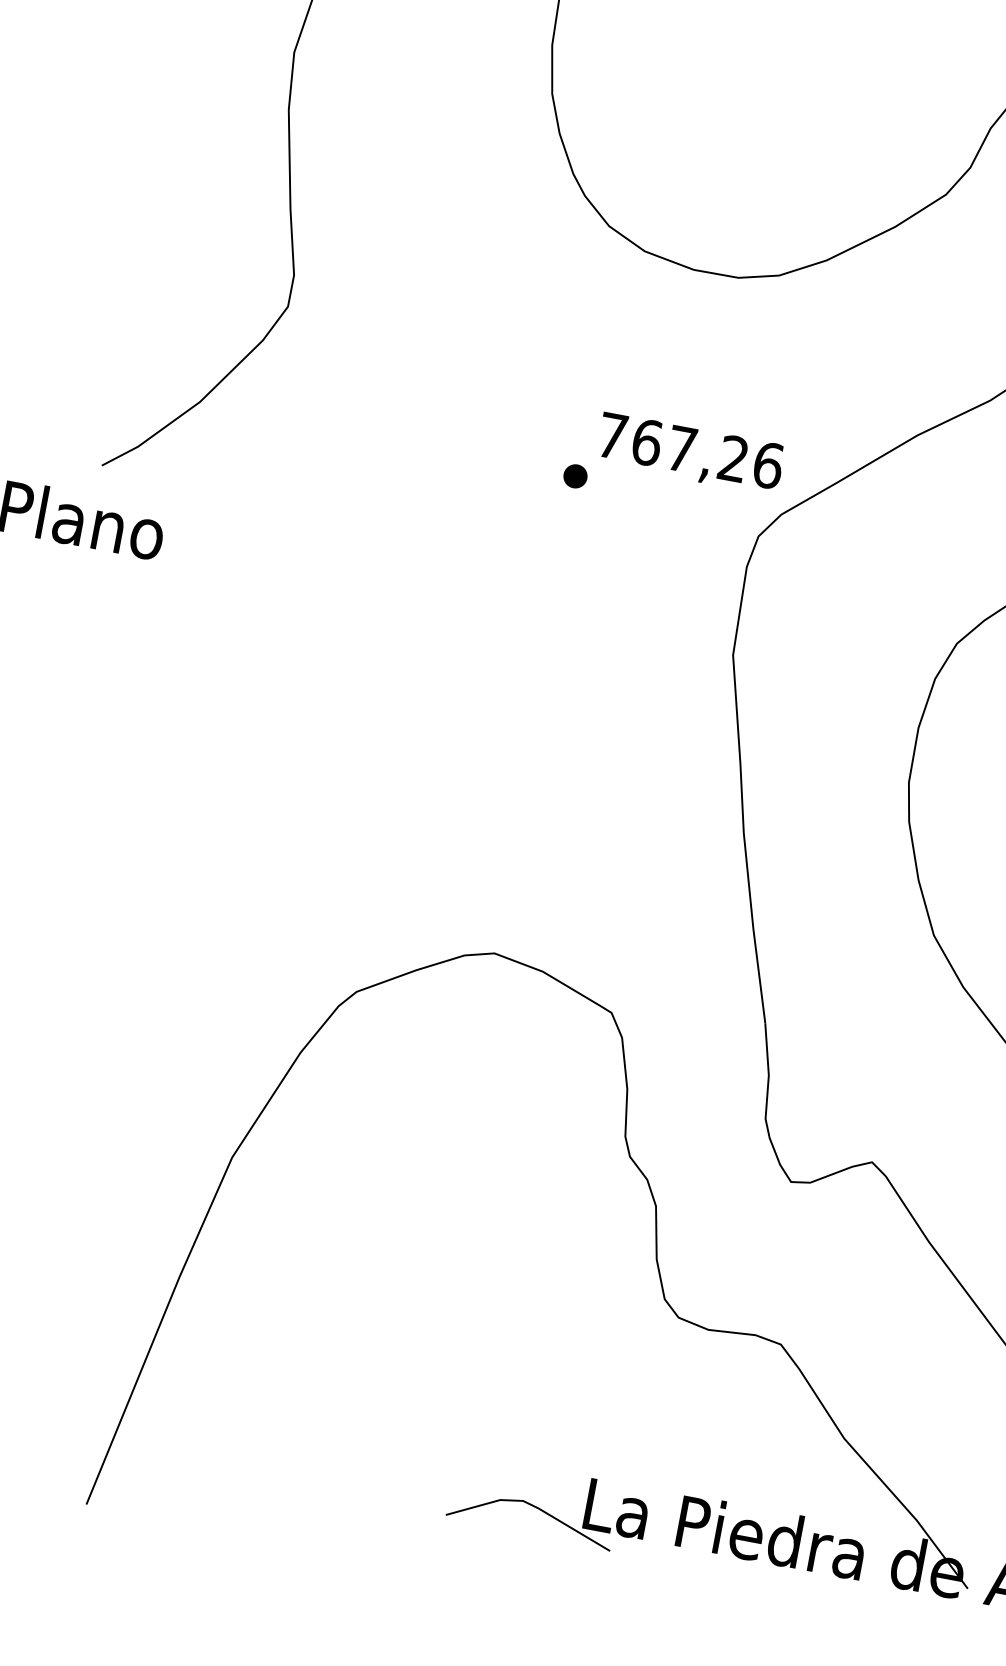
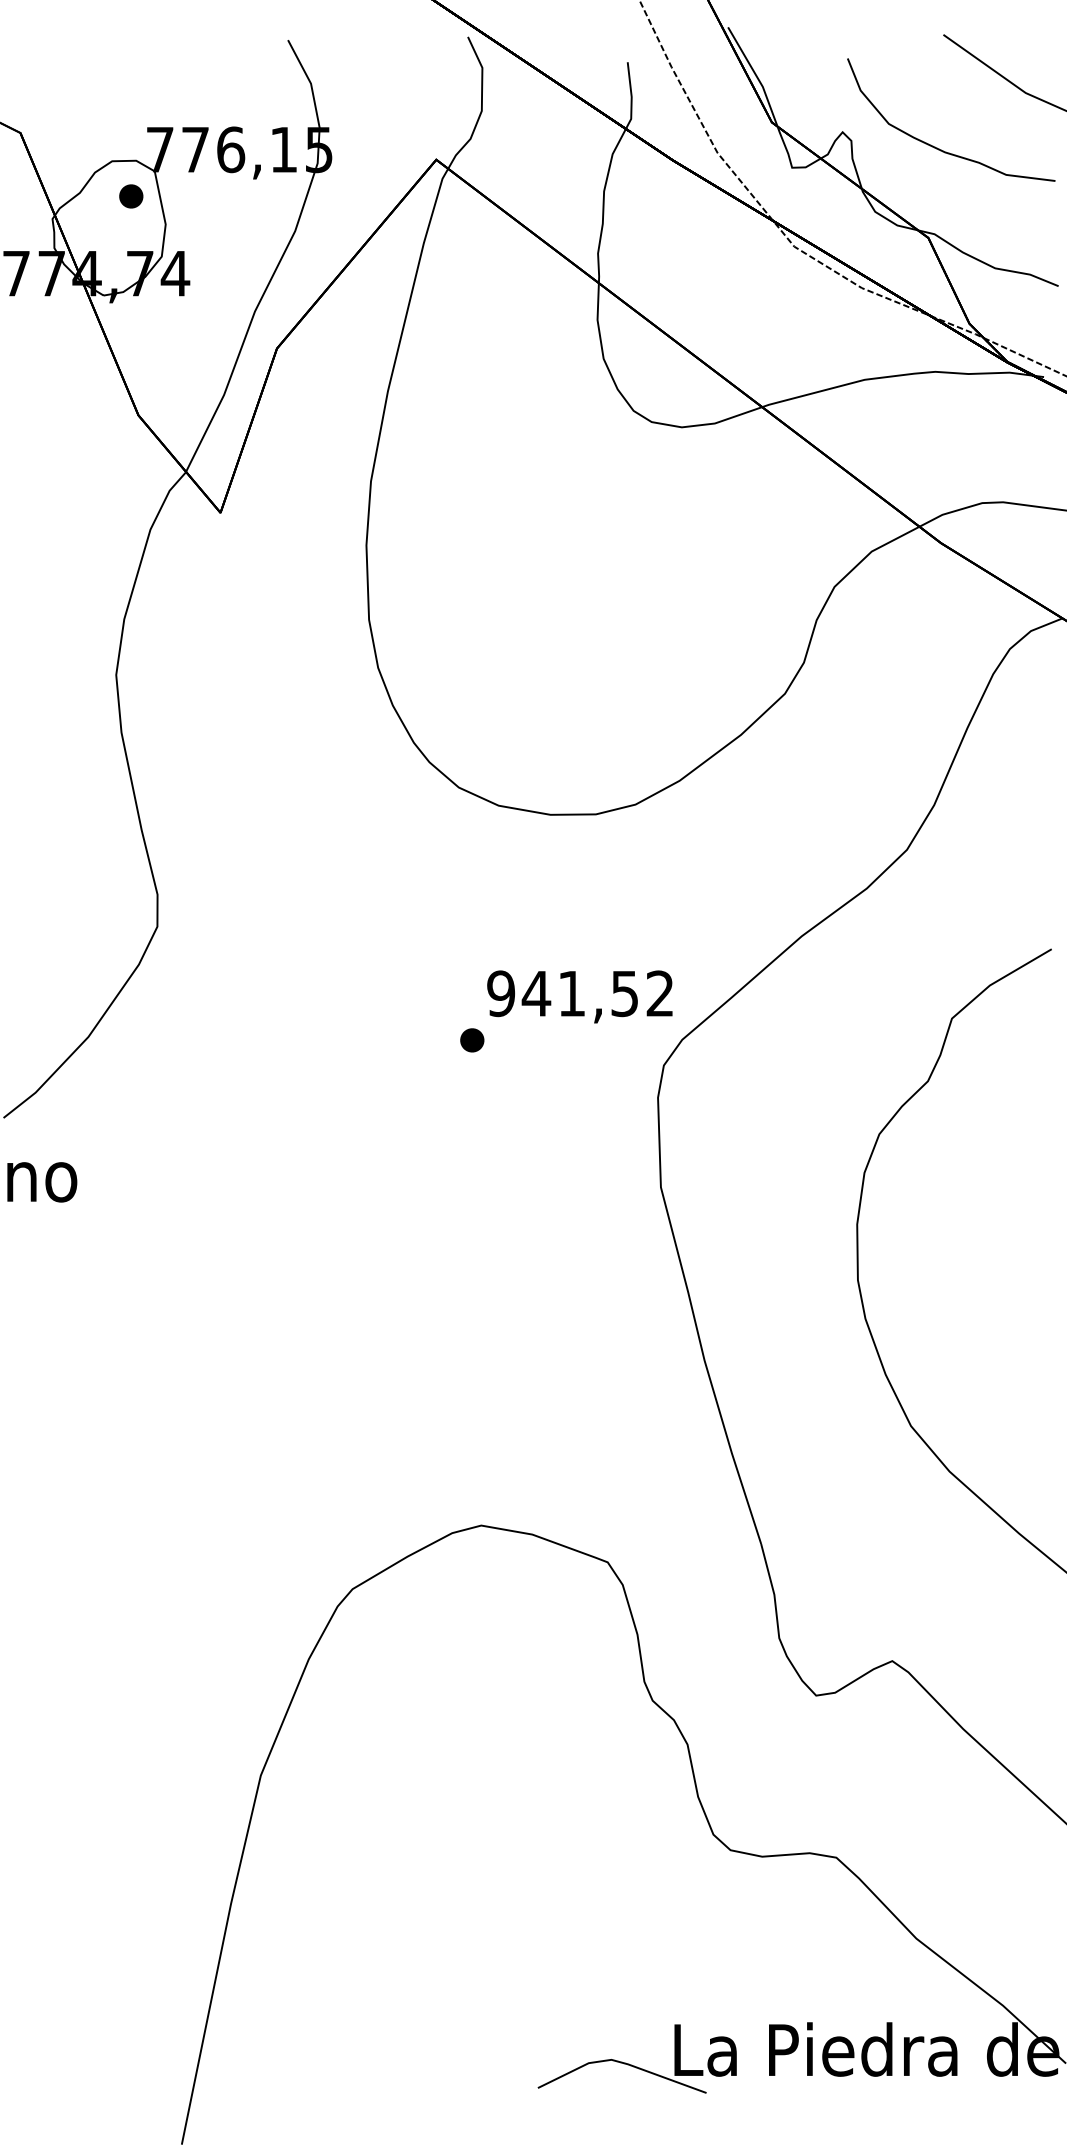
text: (690, 450) -> (580, 993), 767,26 -> 941,52

